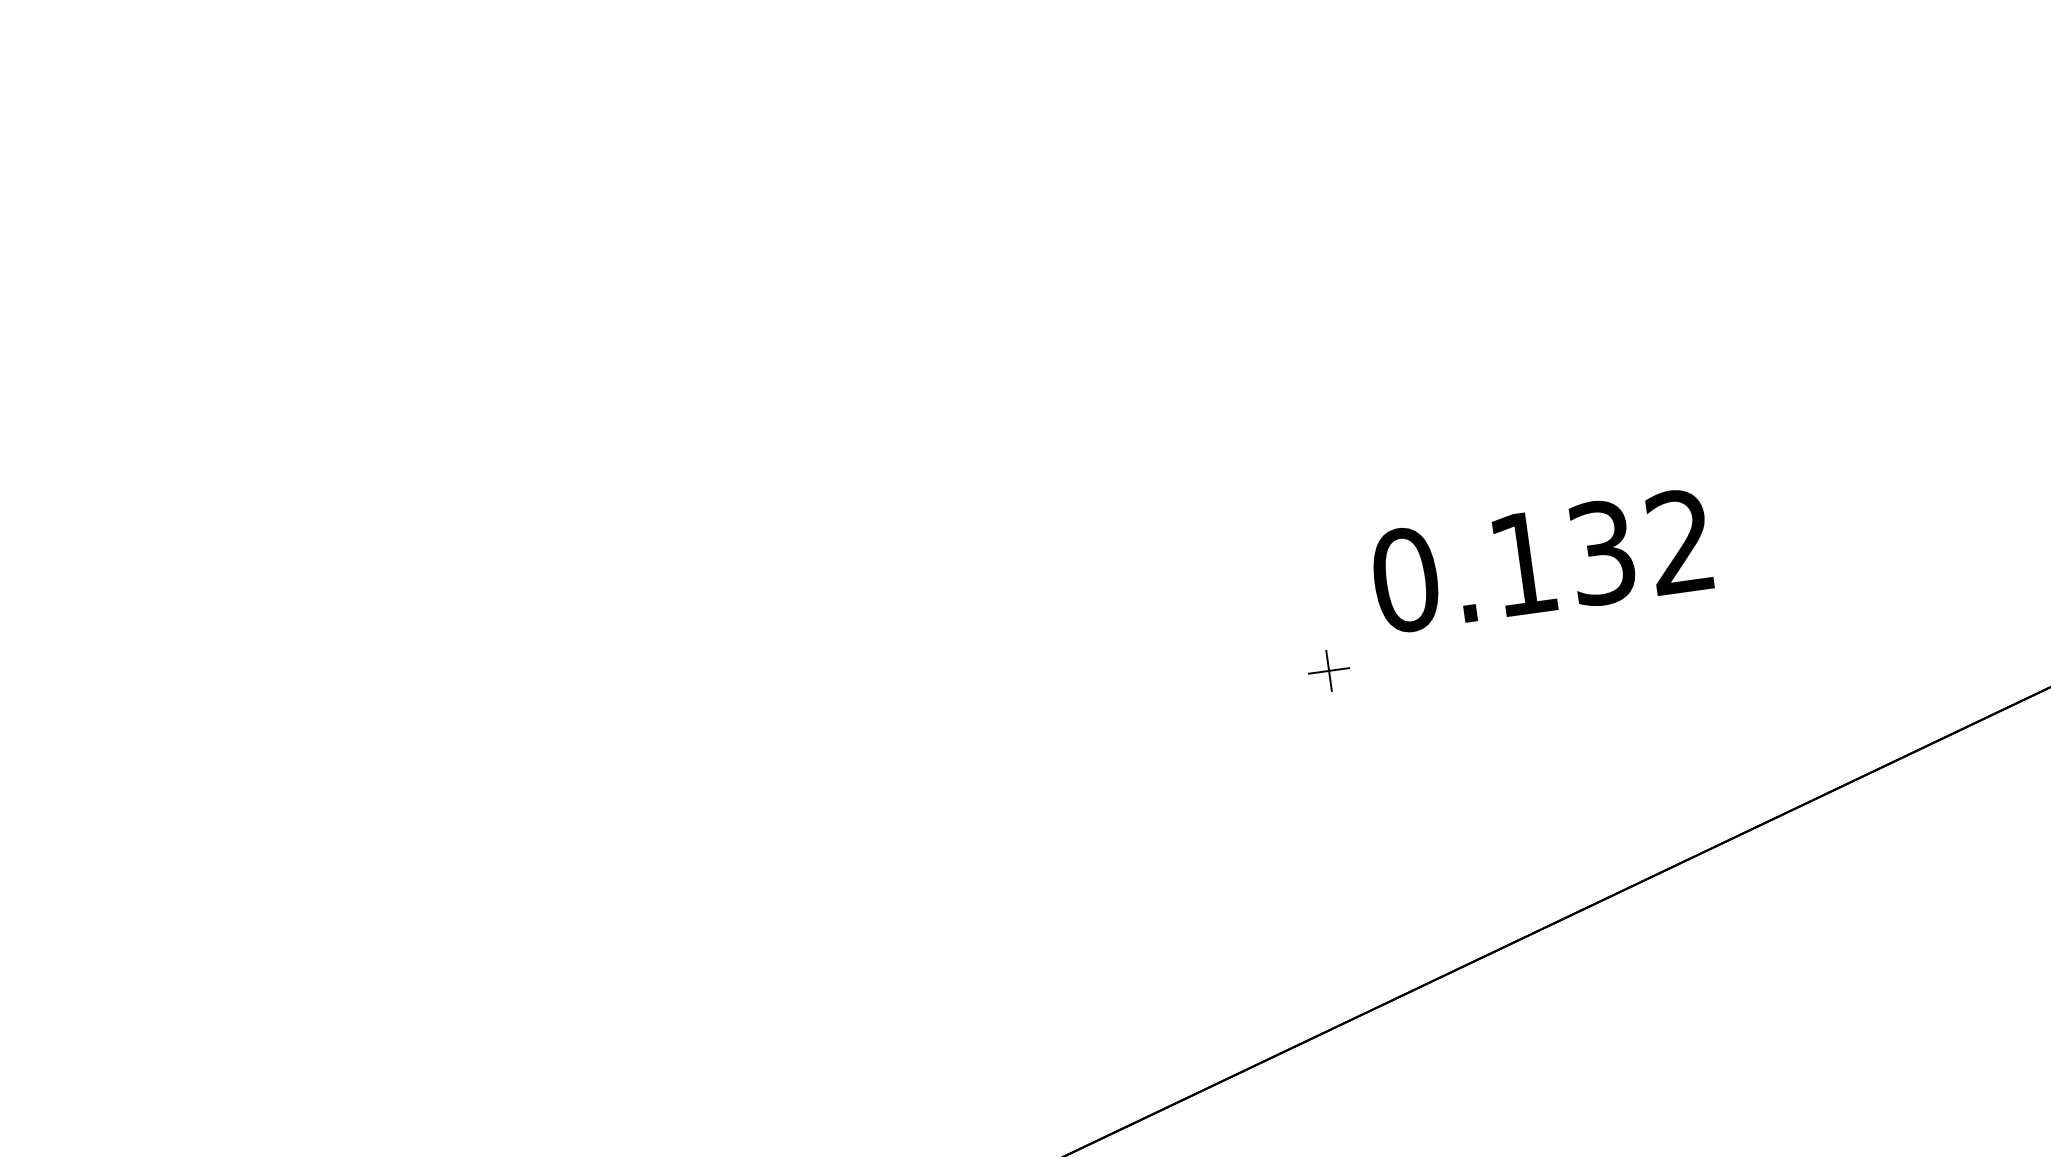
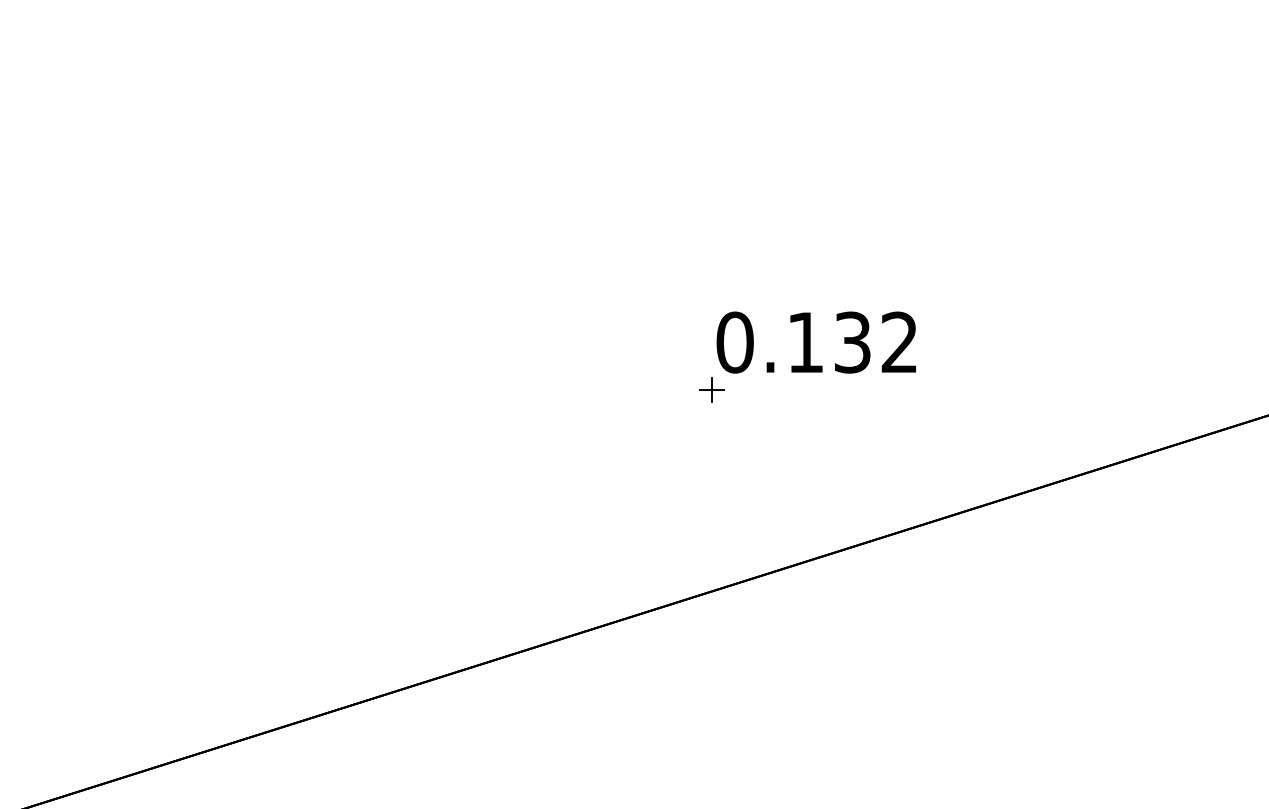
text: (1539, 561) -> (815, 342), moved

